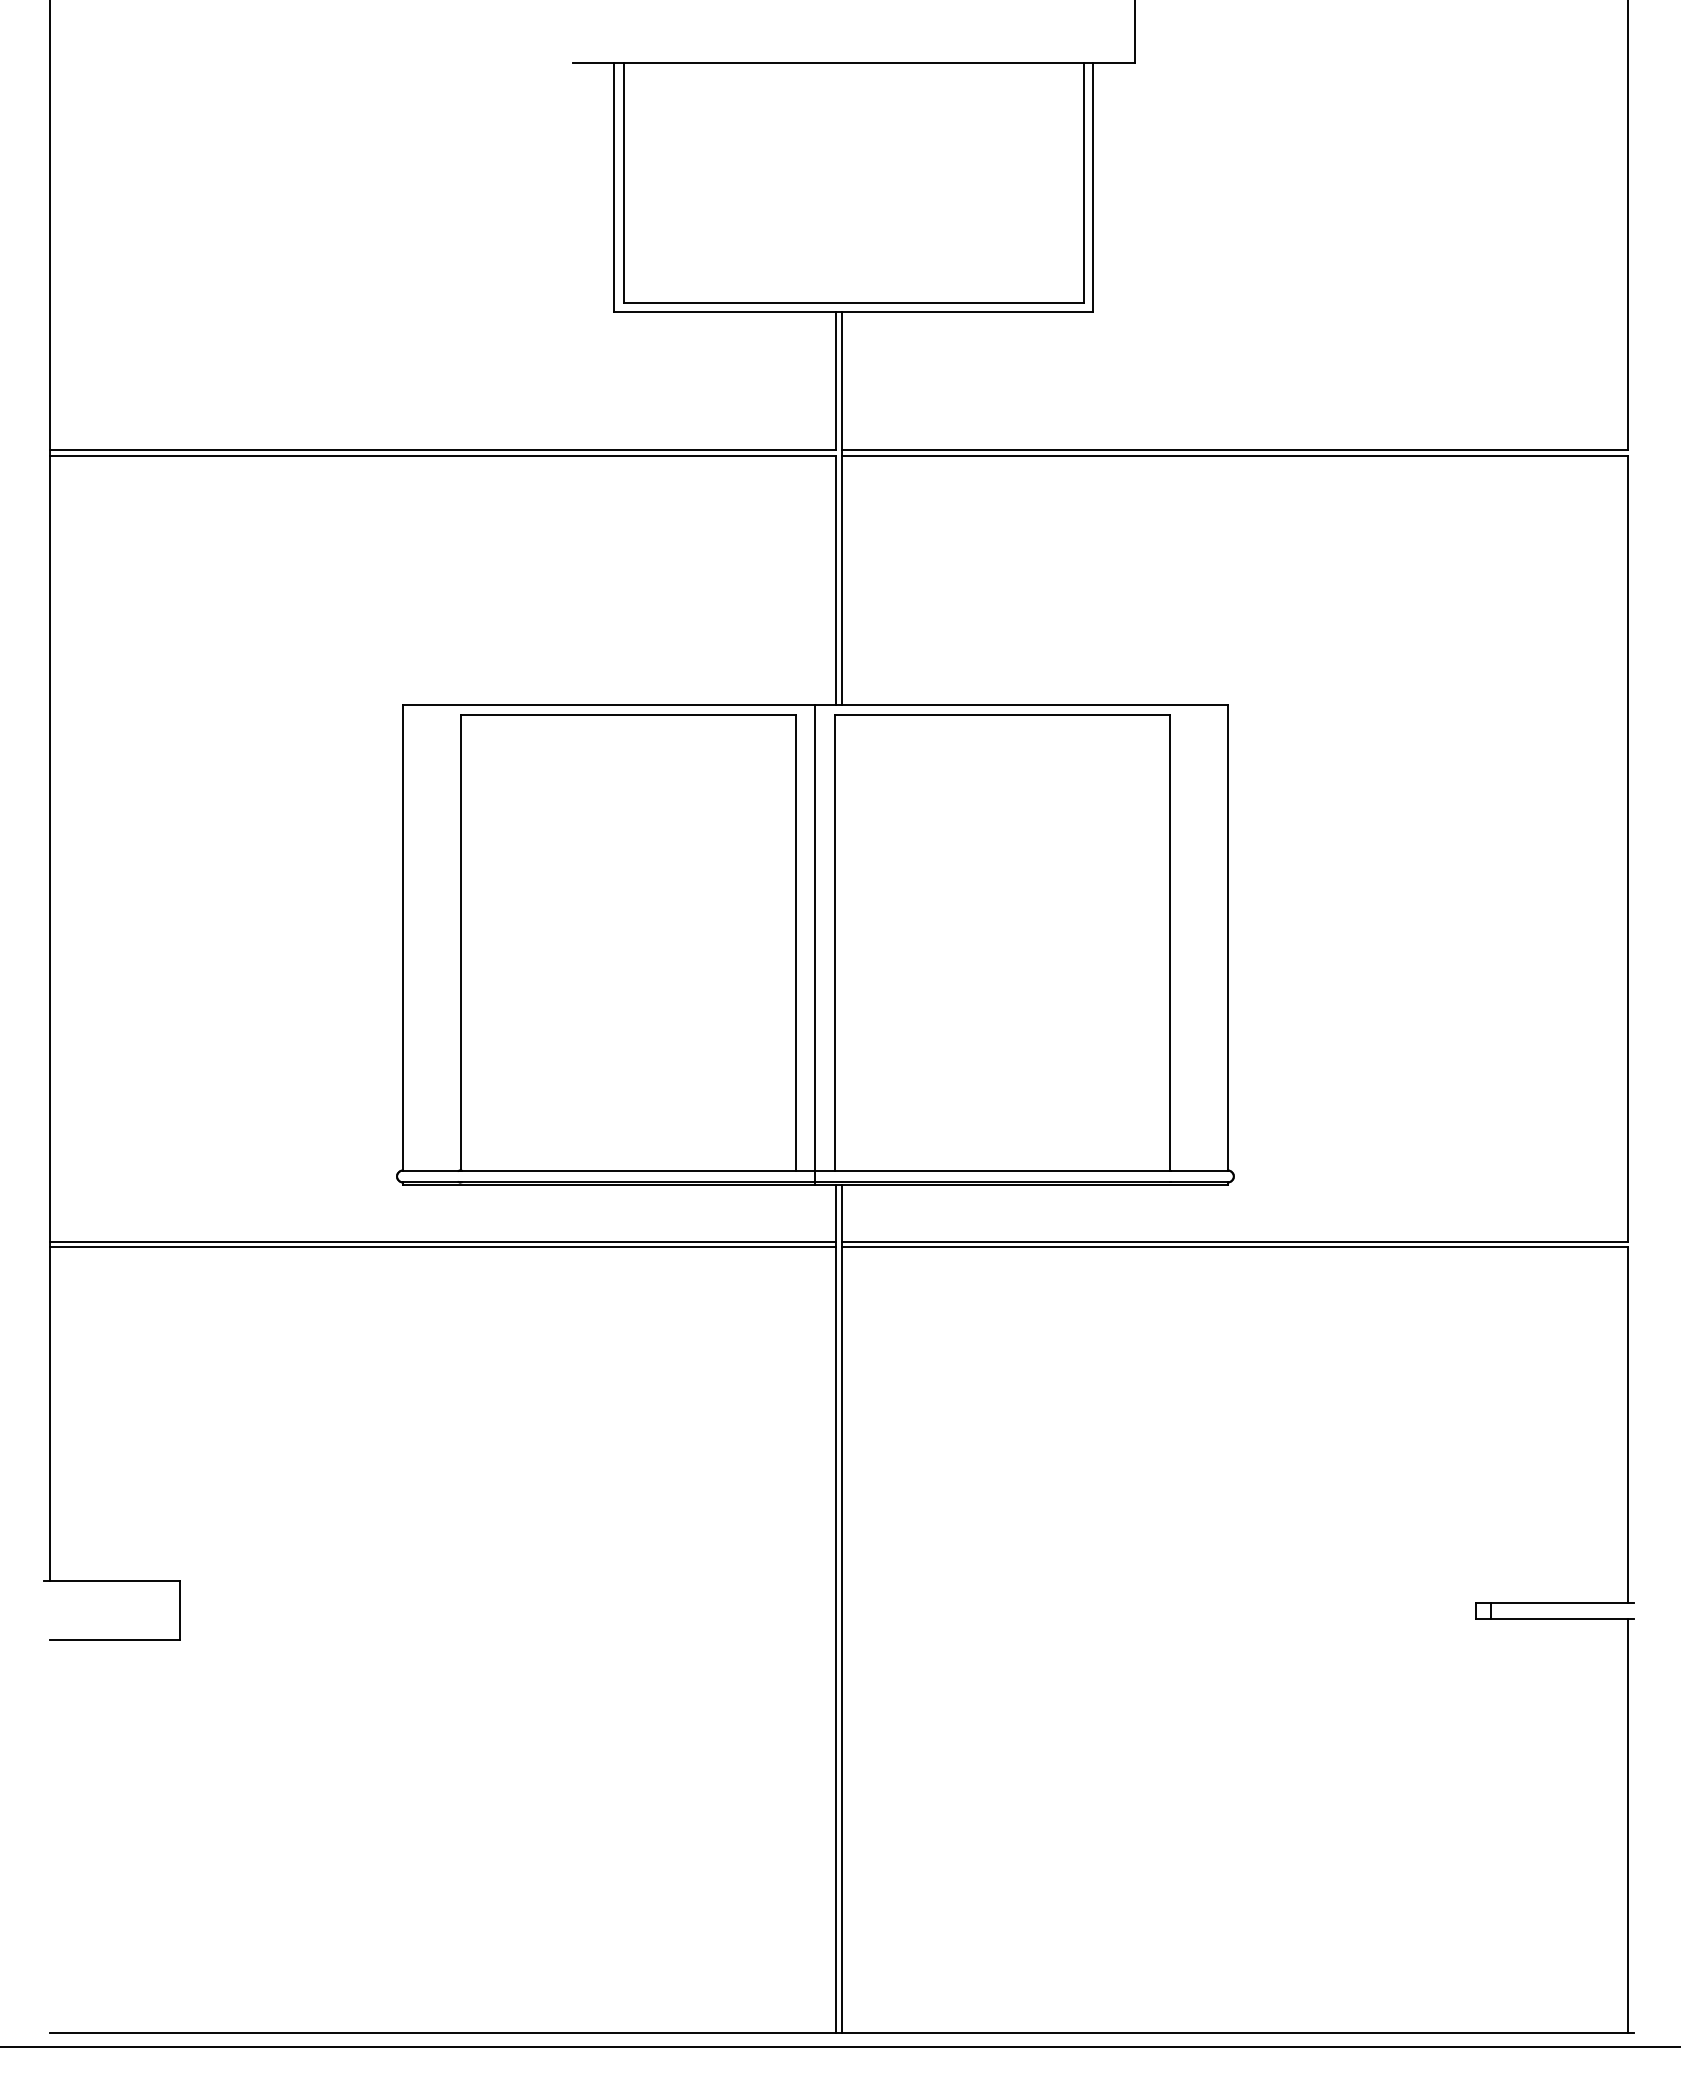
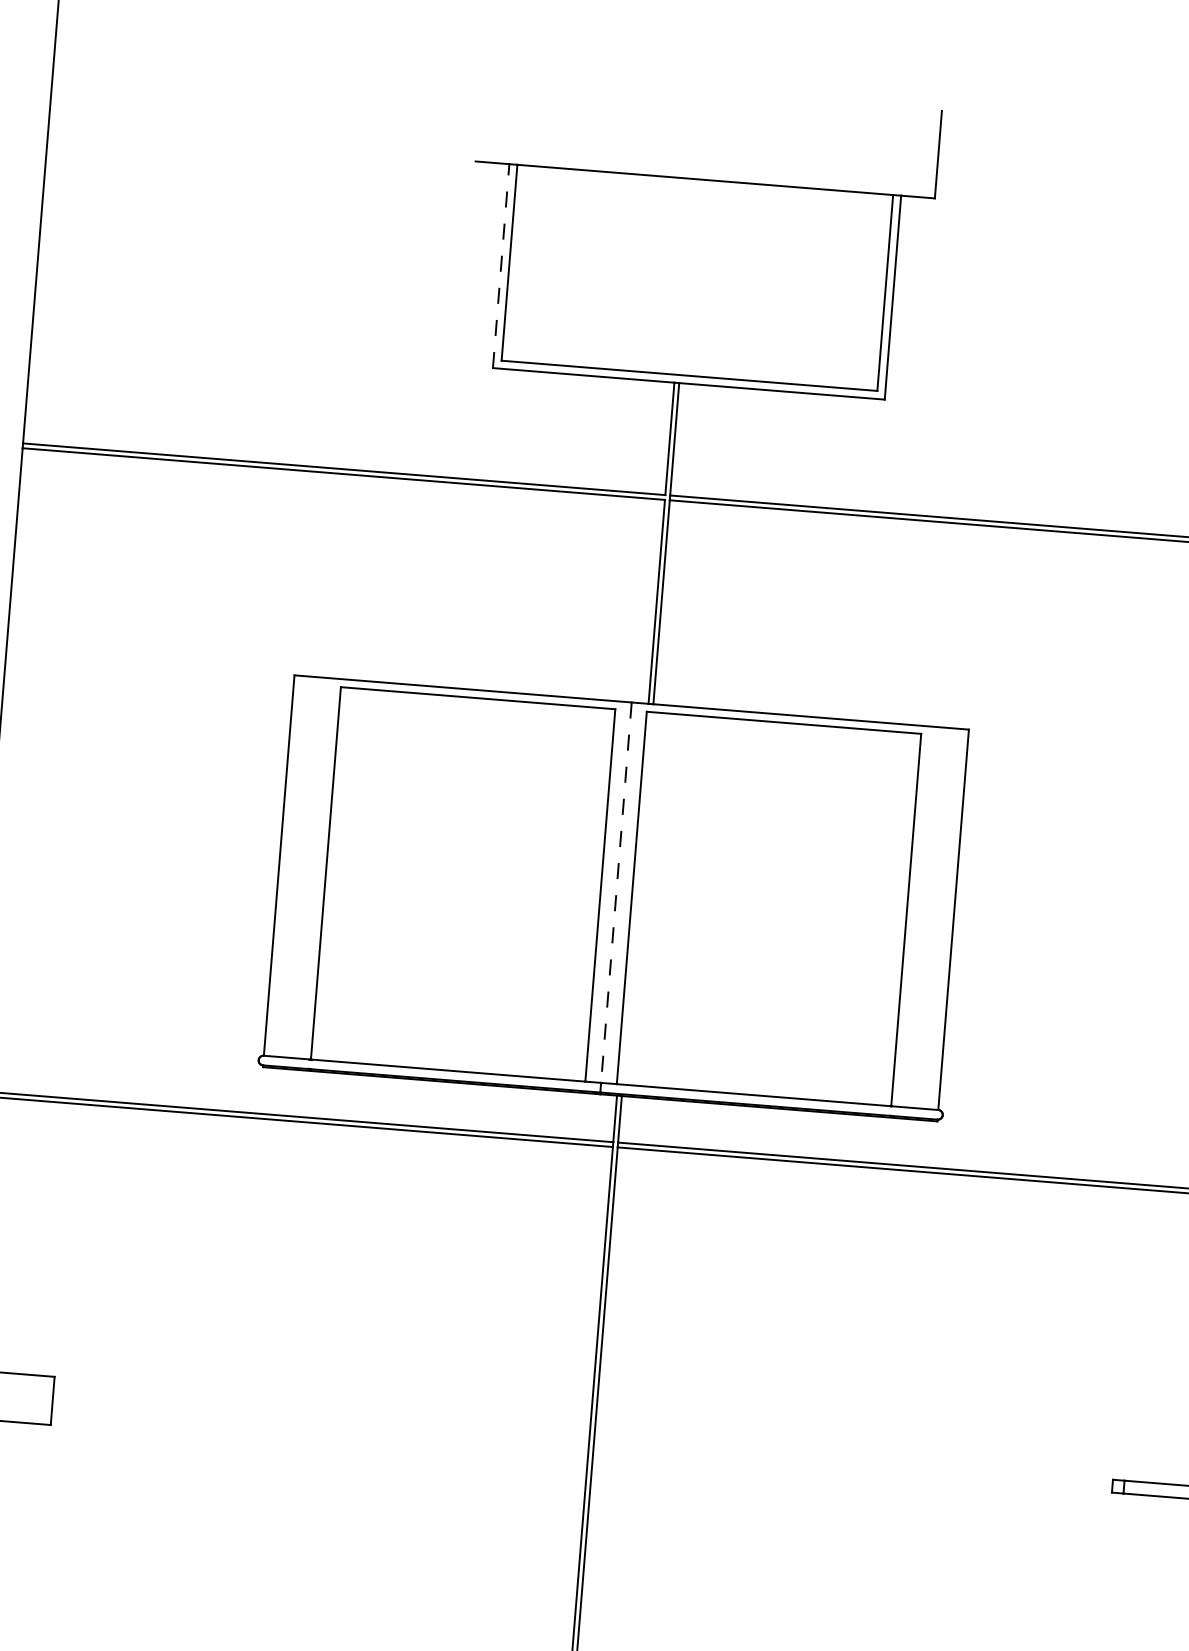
line: (614, 187) -> (501, 266), solid -> dashed
line: (815, 937) -> (616, 892), solid -> dashed

